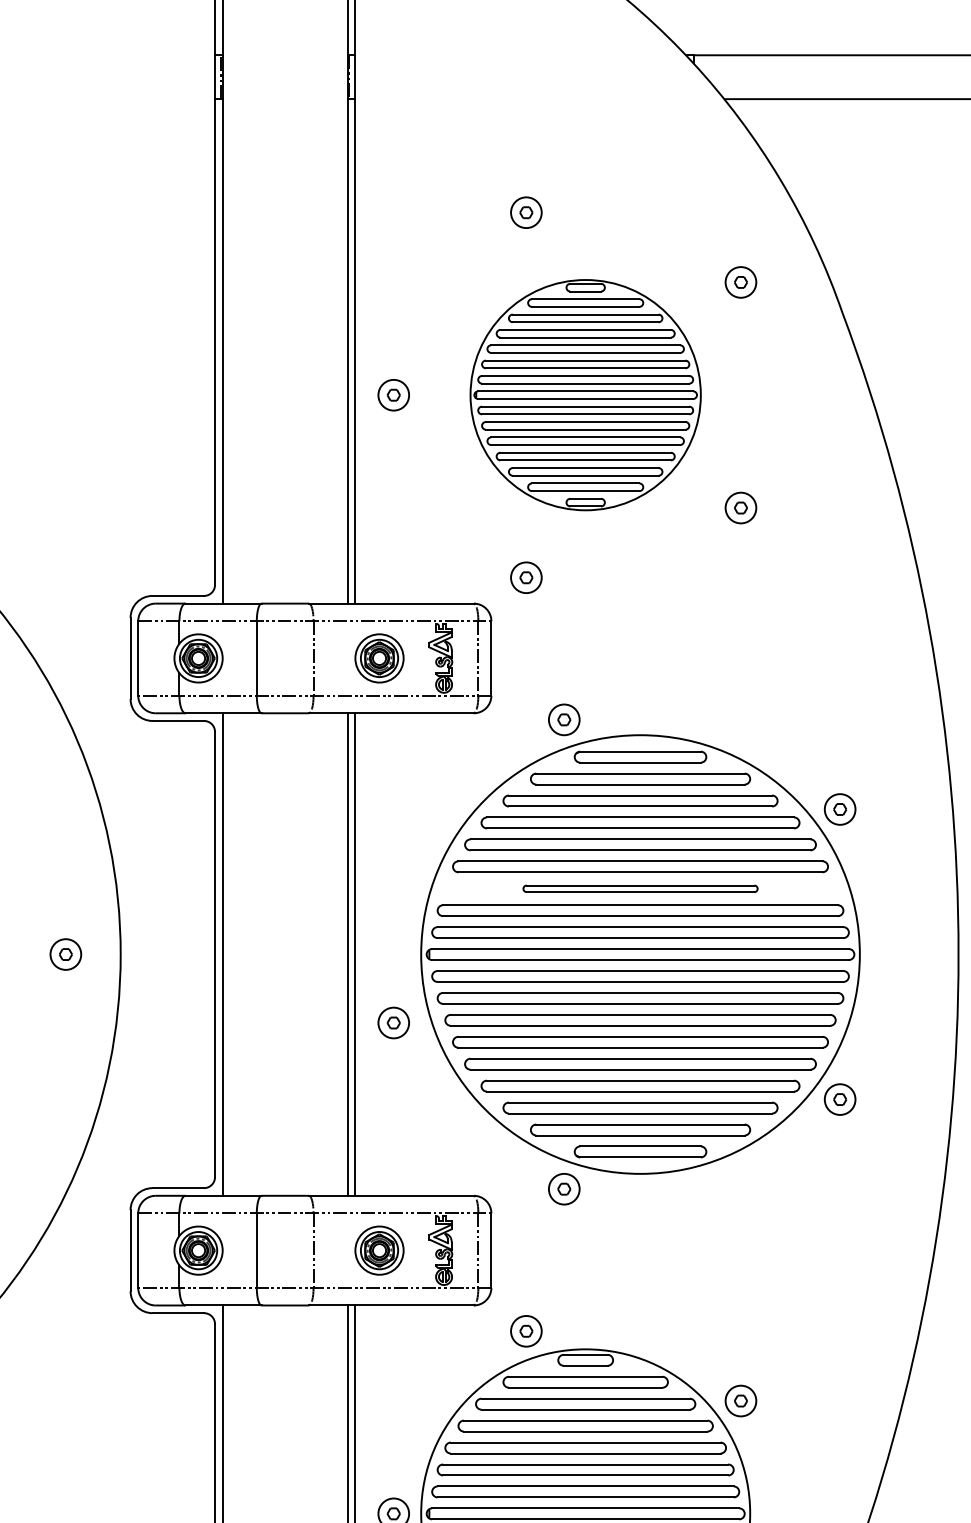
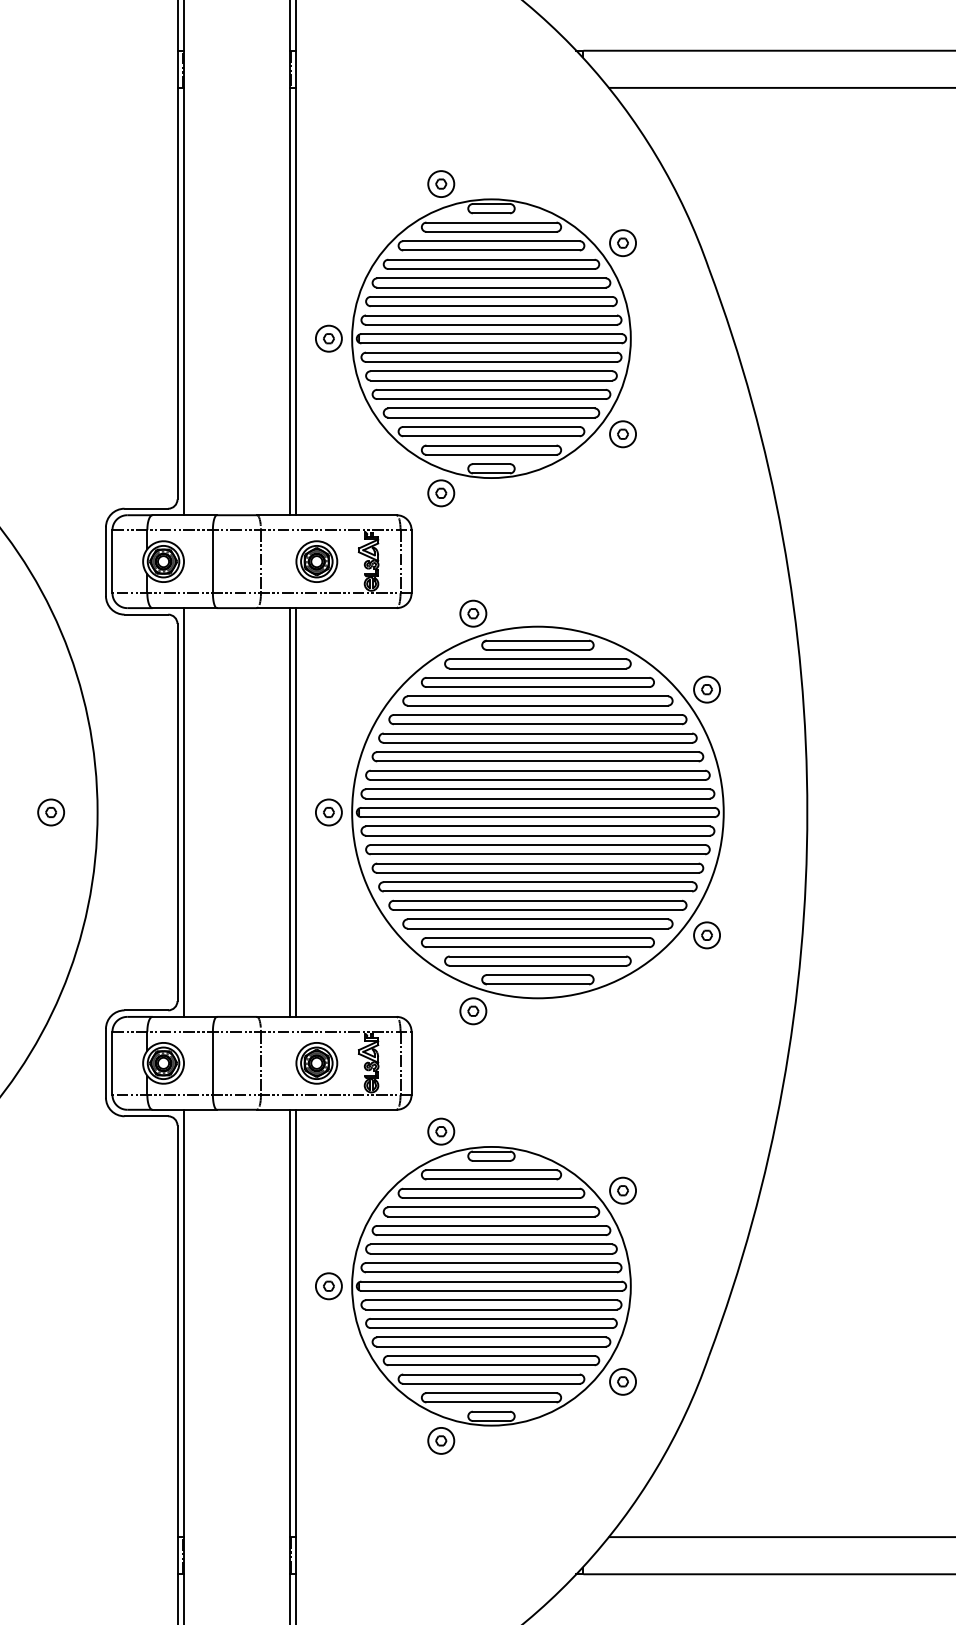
part: (585, 394) -> (491, 338), size x1.43
part: (640, 888) -> (537, 756), size x1.67
part: (393, 1023) -> (328, 812), moved

